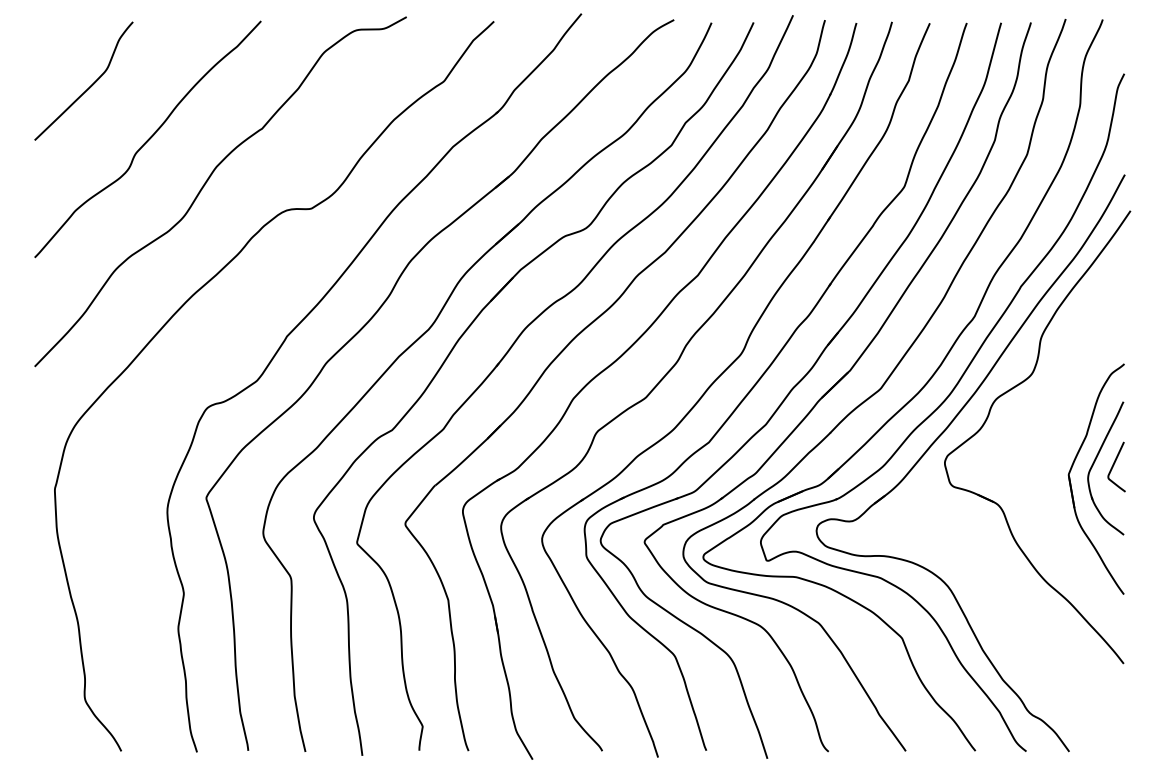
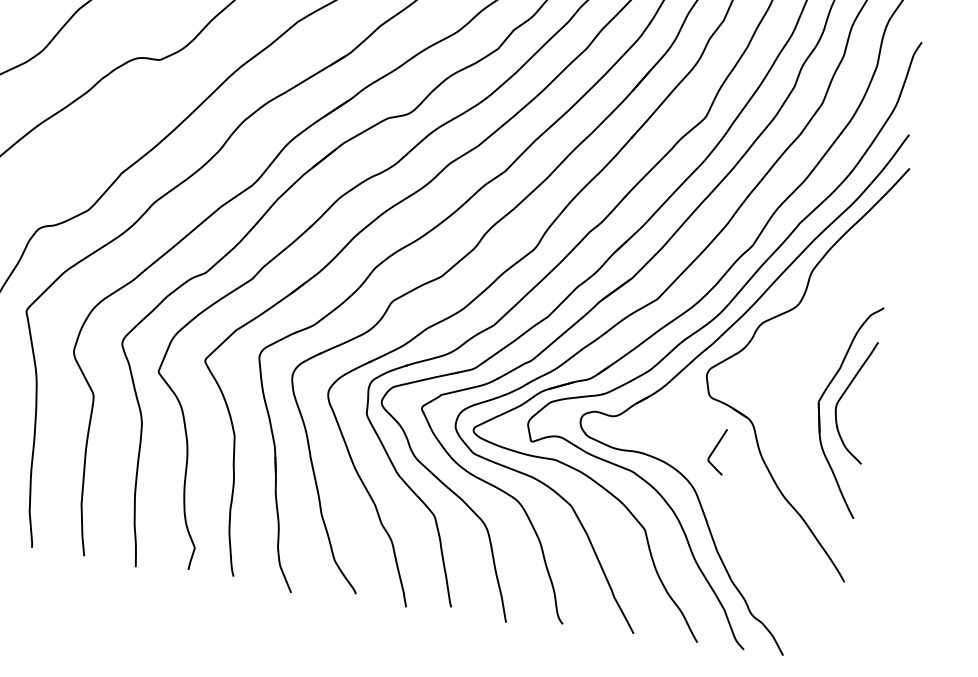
curve: (1114, 465) -> (715, 449), moved

